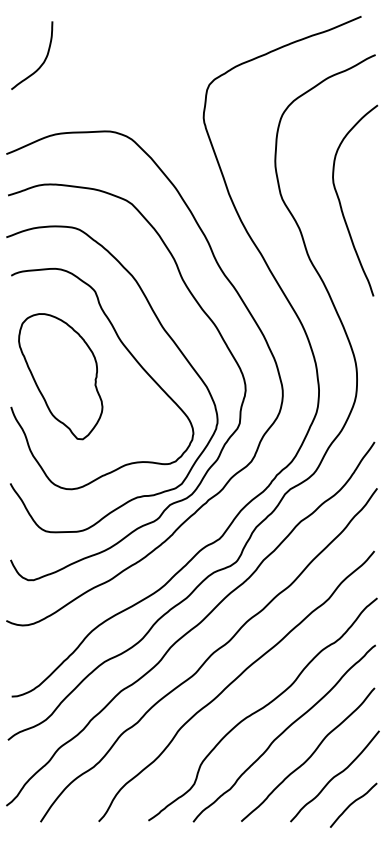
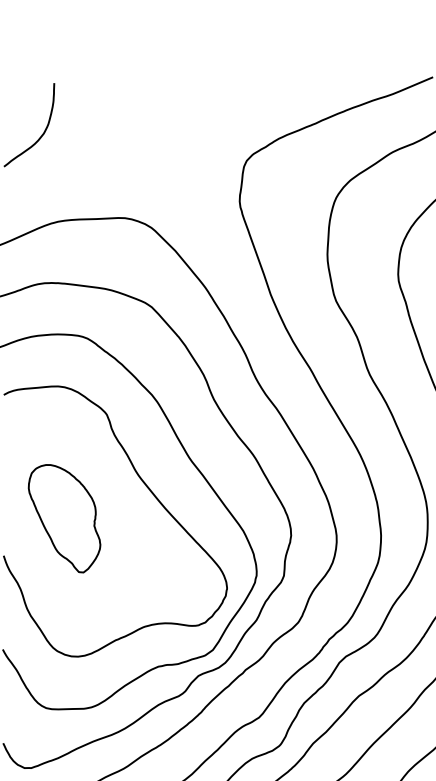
part: (60, 376) -> (64, 518), size x0.7

